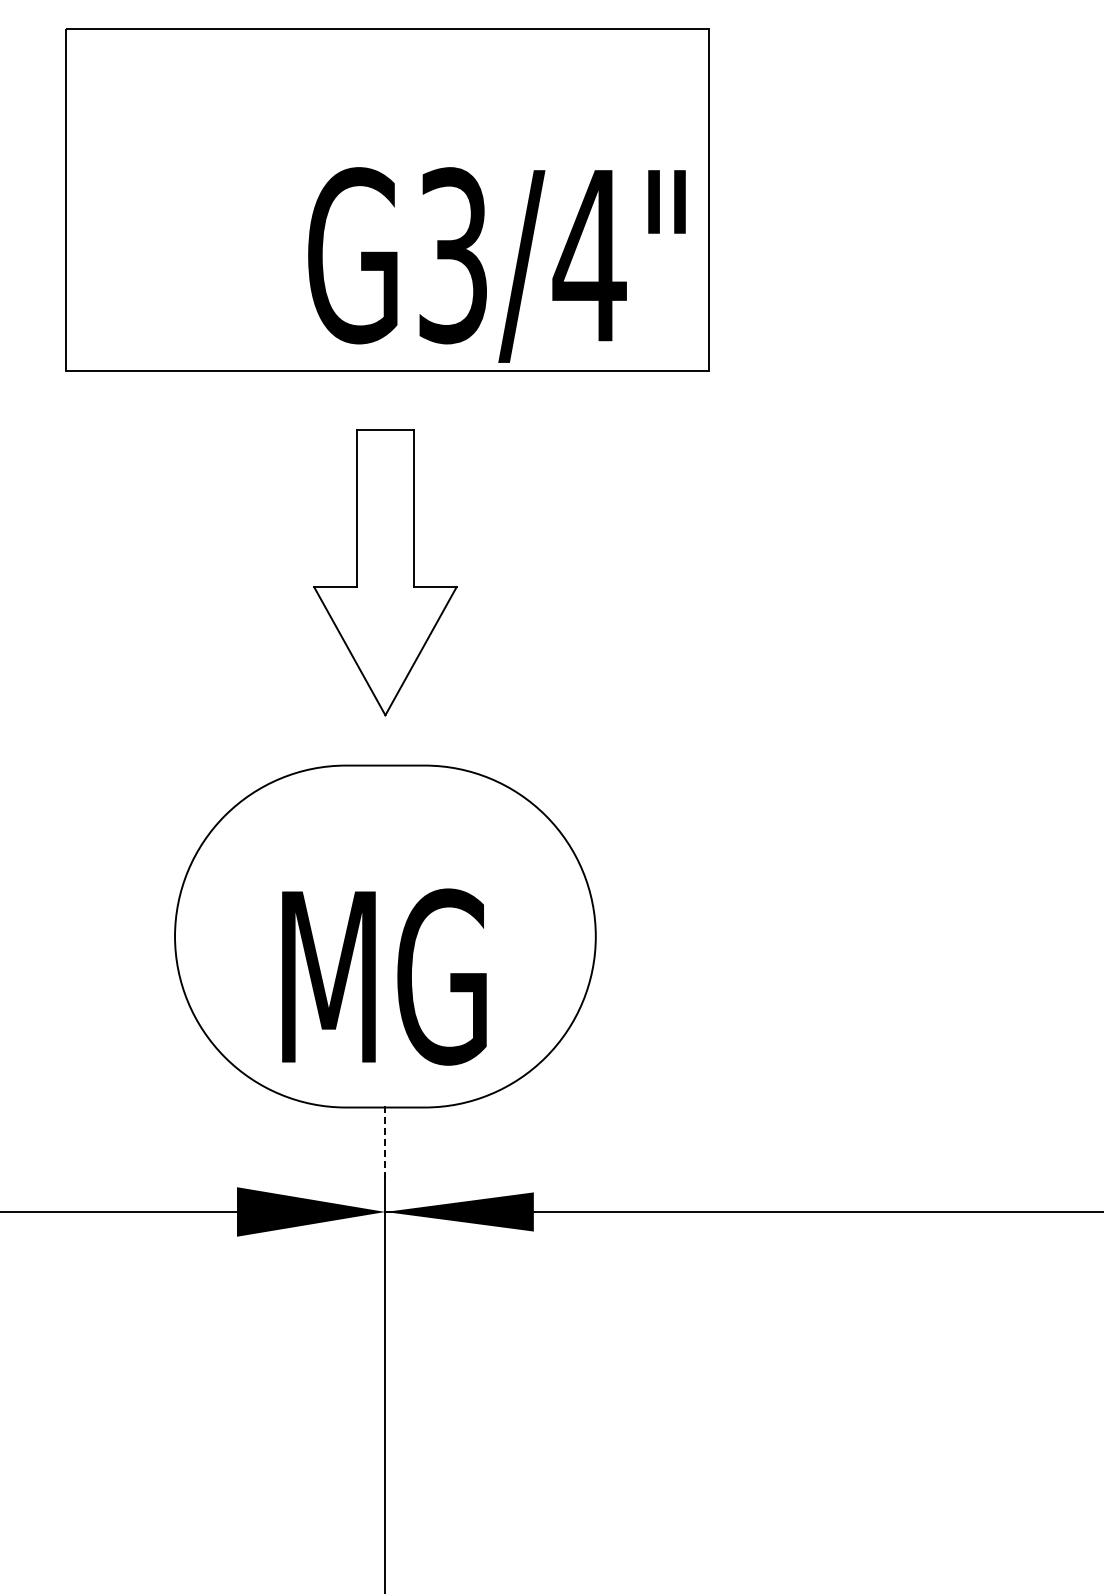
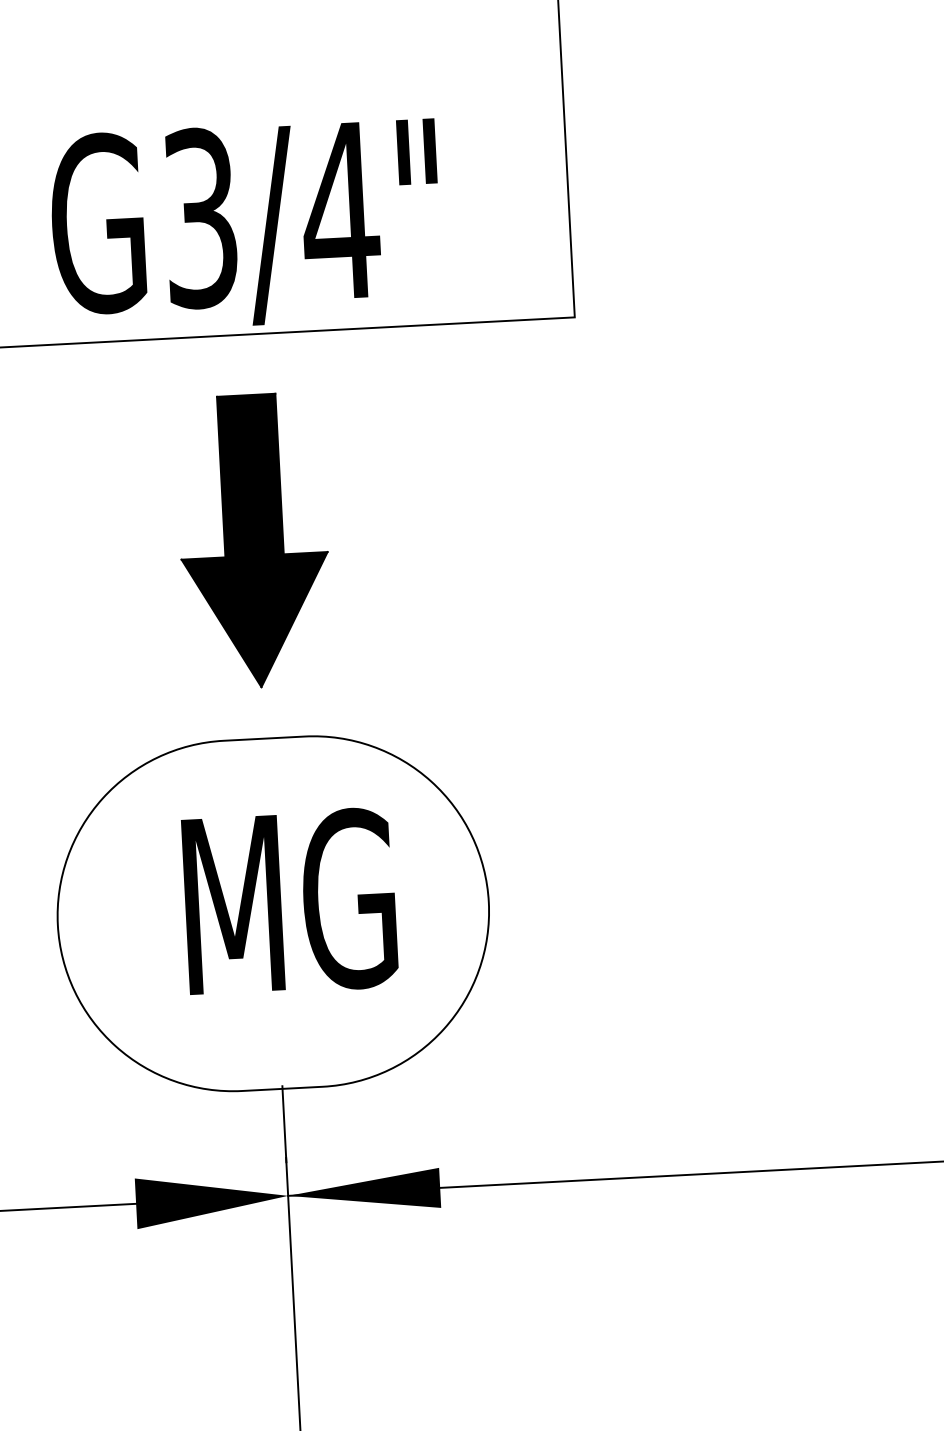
text: (496, 264) -> (245, 225), moved
fill: (385, 572) -> (253, 540), added
text: (384, 976) -> (290, 901), moved
line: (385, 1141) -> (284, 1123), dashed -> solid

